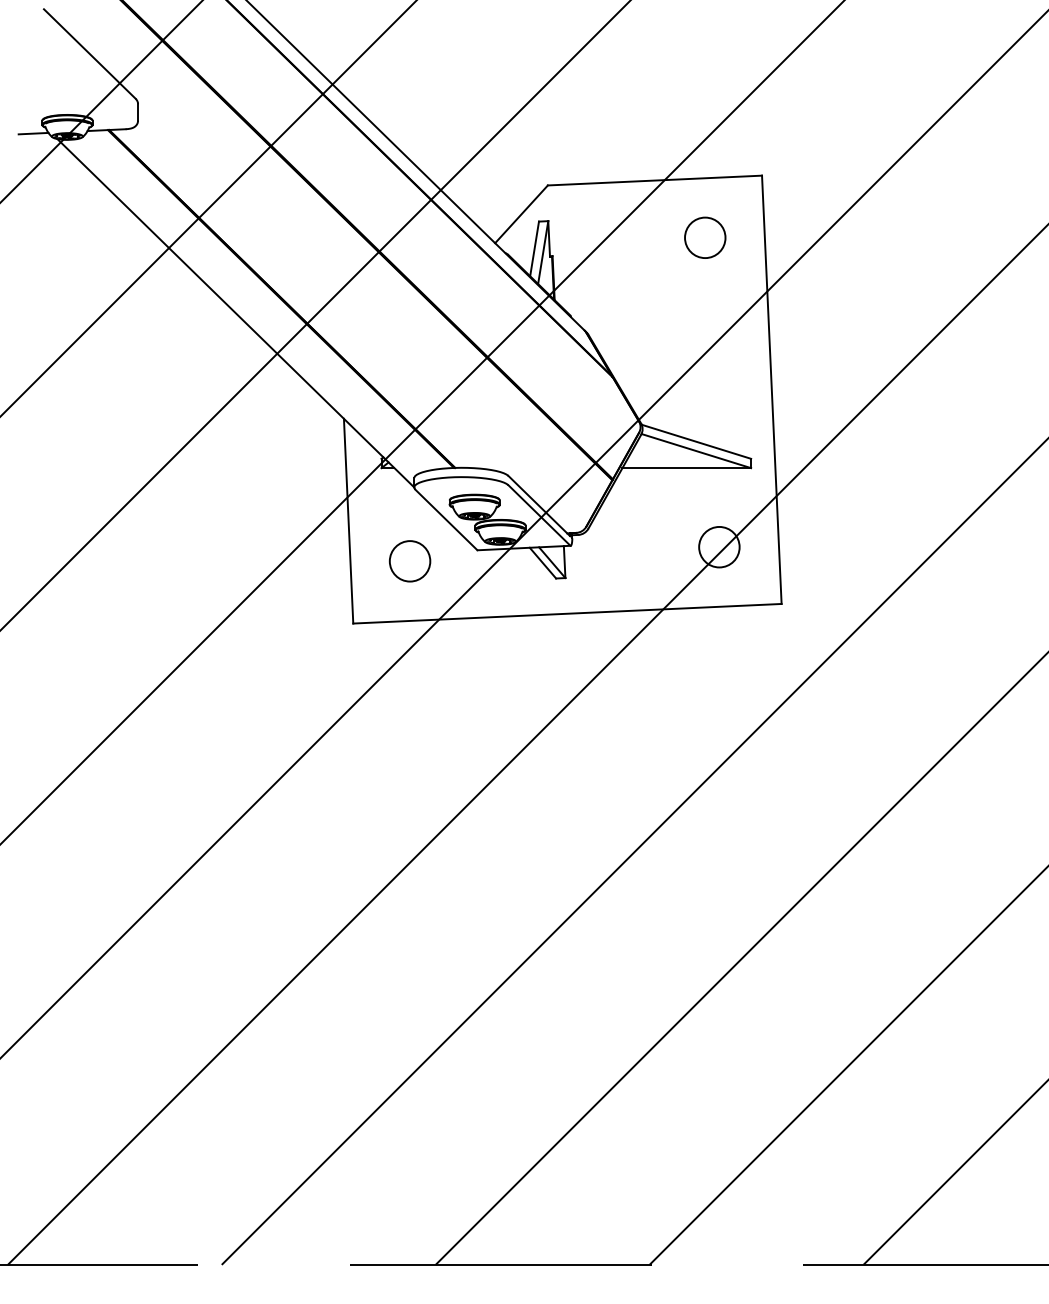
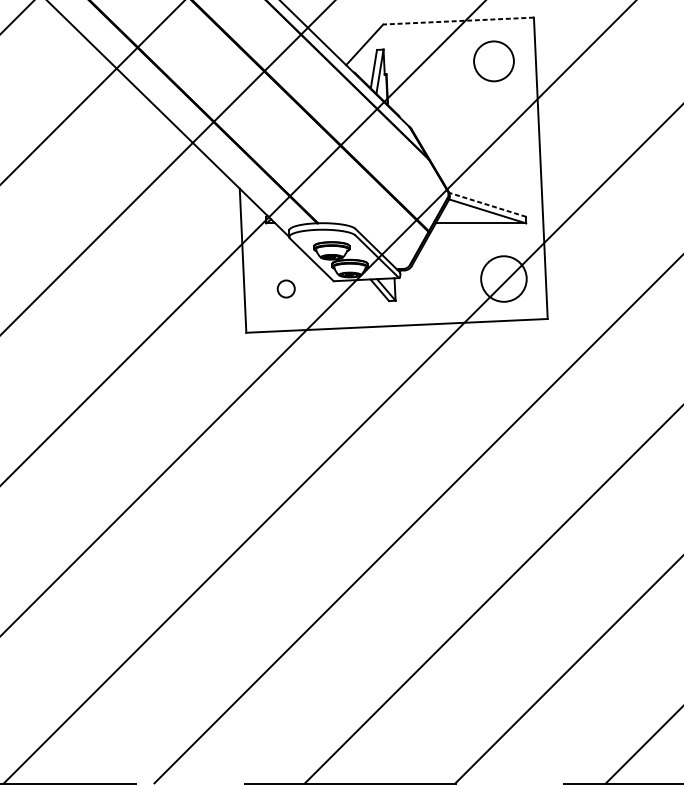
line: (654, 180) -> (458, 21), solid -> dashed
circle: (705, 237) -> (494, 61), size x1.4
line: (695, 441) -> (487, 204), solid -> dashed
circle: (719, 546) -> (504, 278), size x1.6
circle: (409, 561) -> (285, 289), size x0.6

